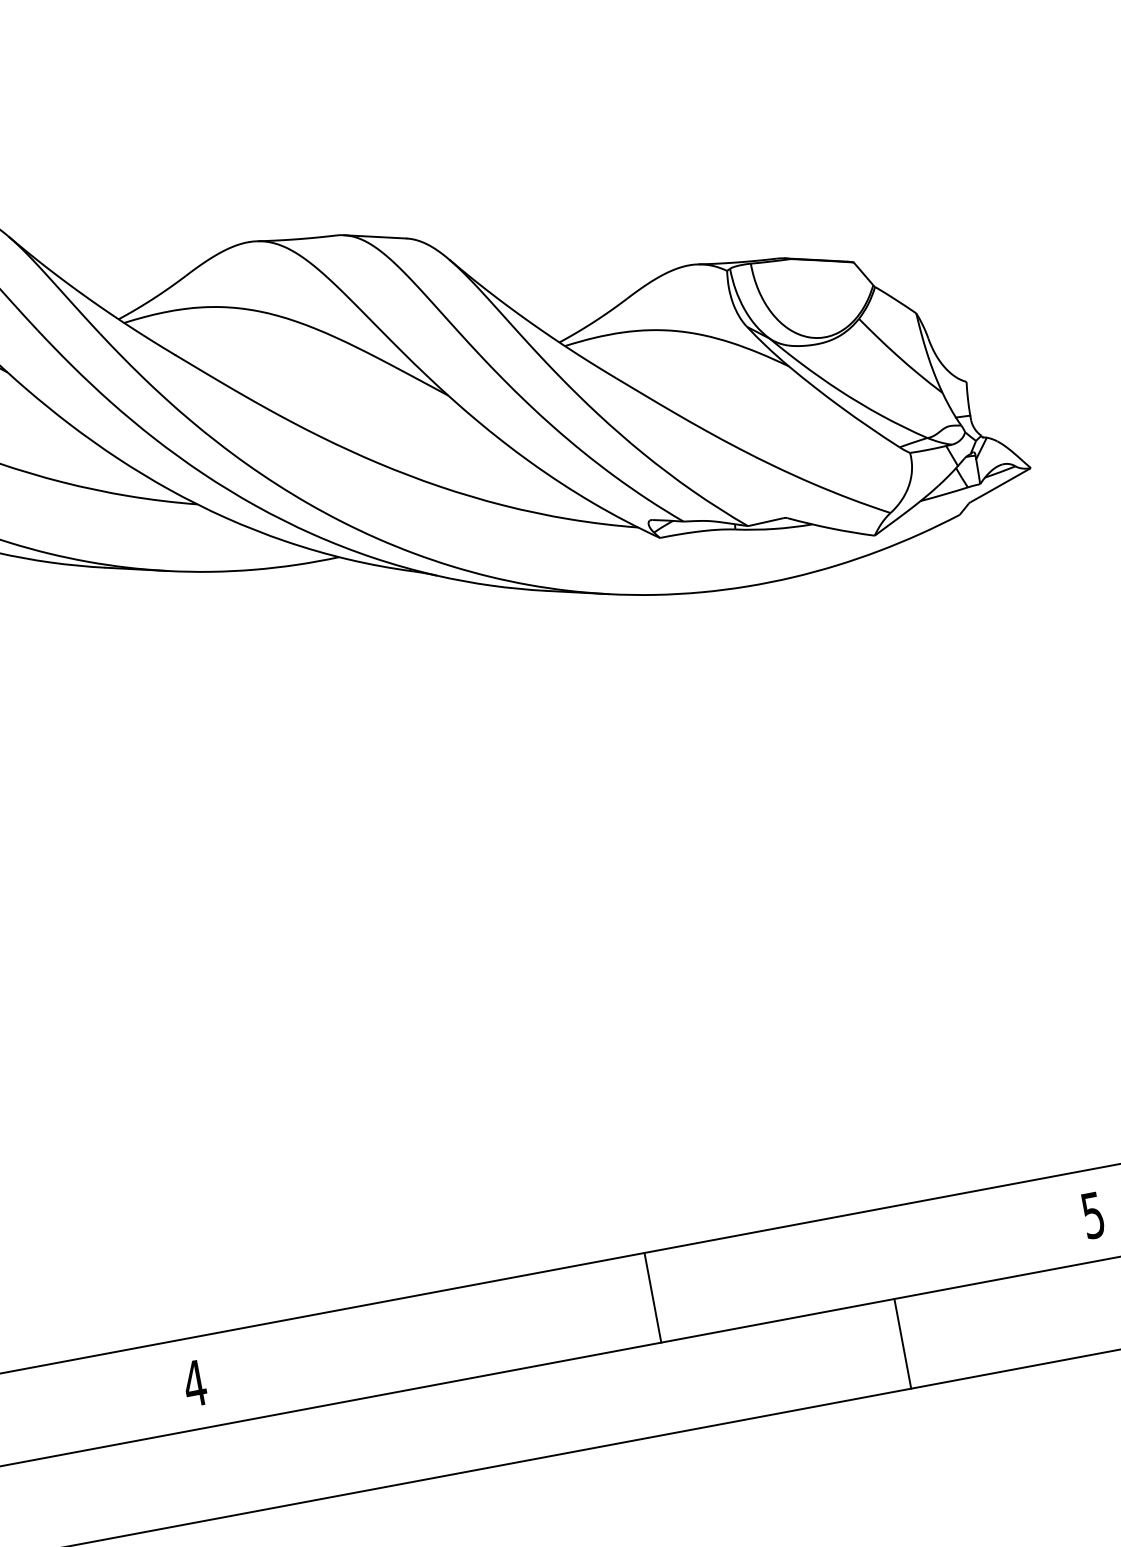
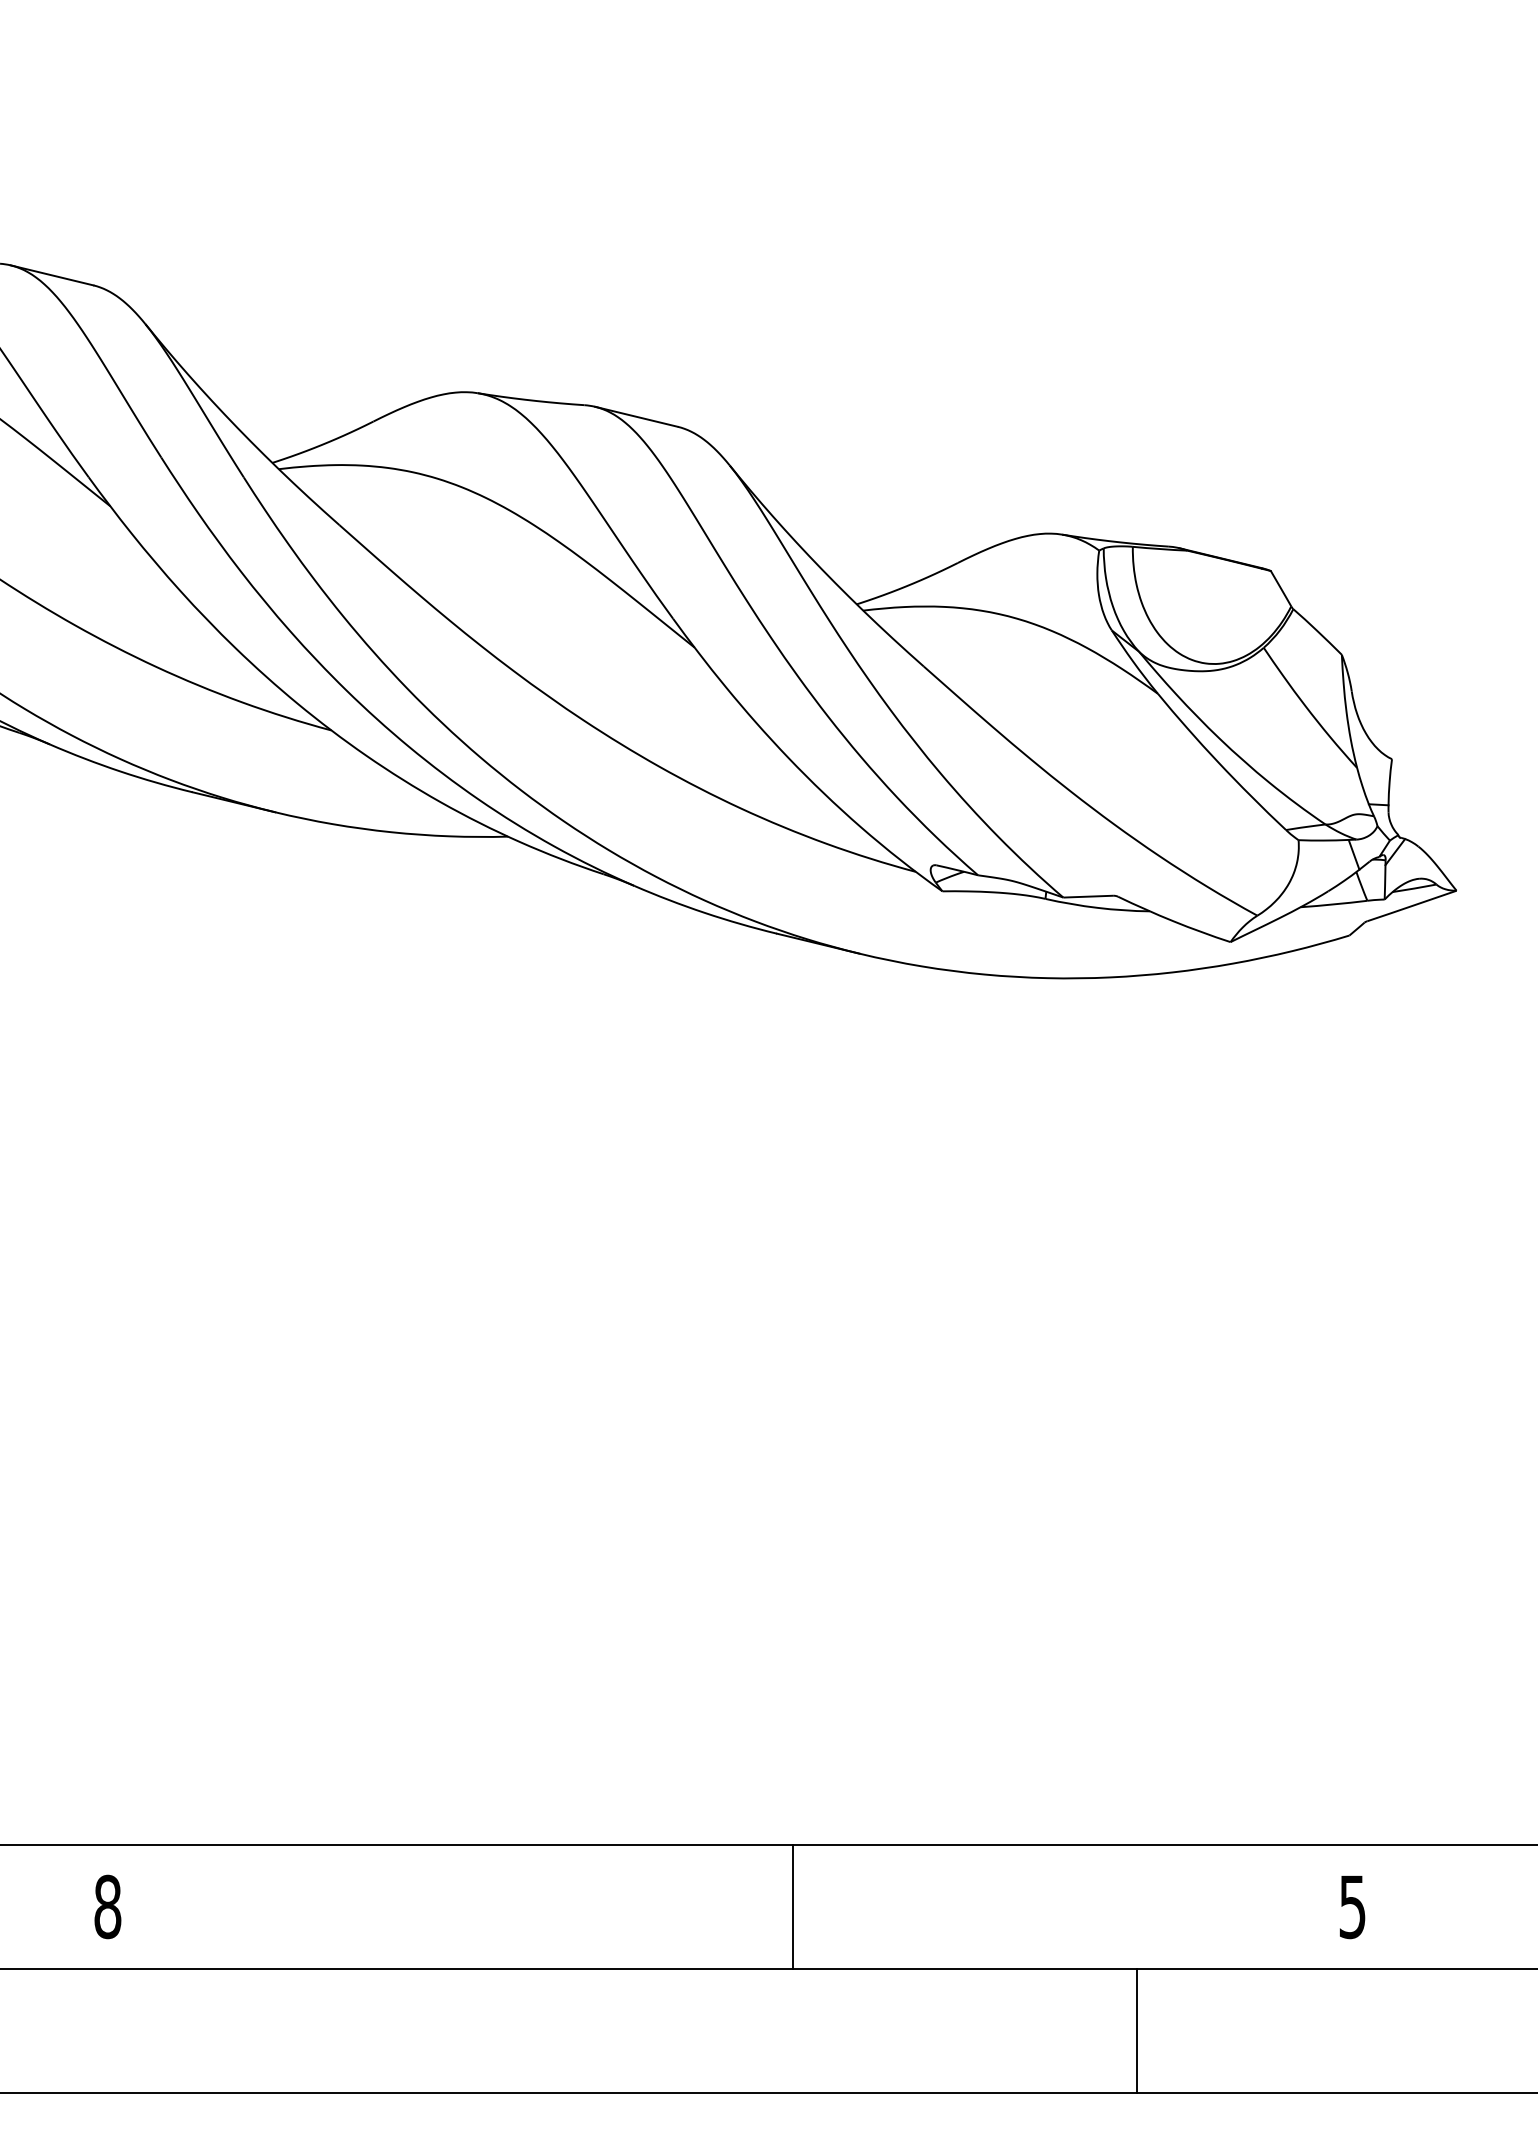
line: (652, 1297) -> (792, 1906), moved
line: (902, 1344) -> (1136, 2031), moved
text: (194, 1383) -> (107, 1906), 4 -> 8

